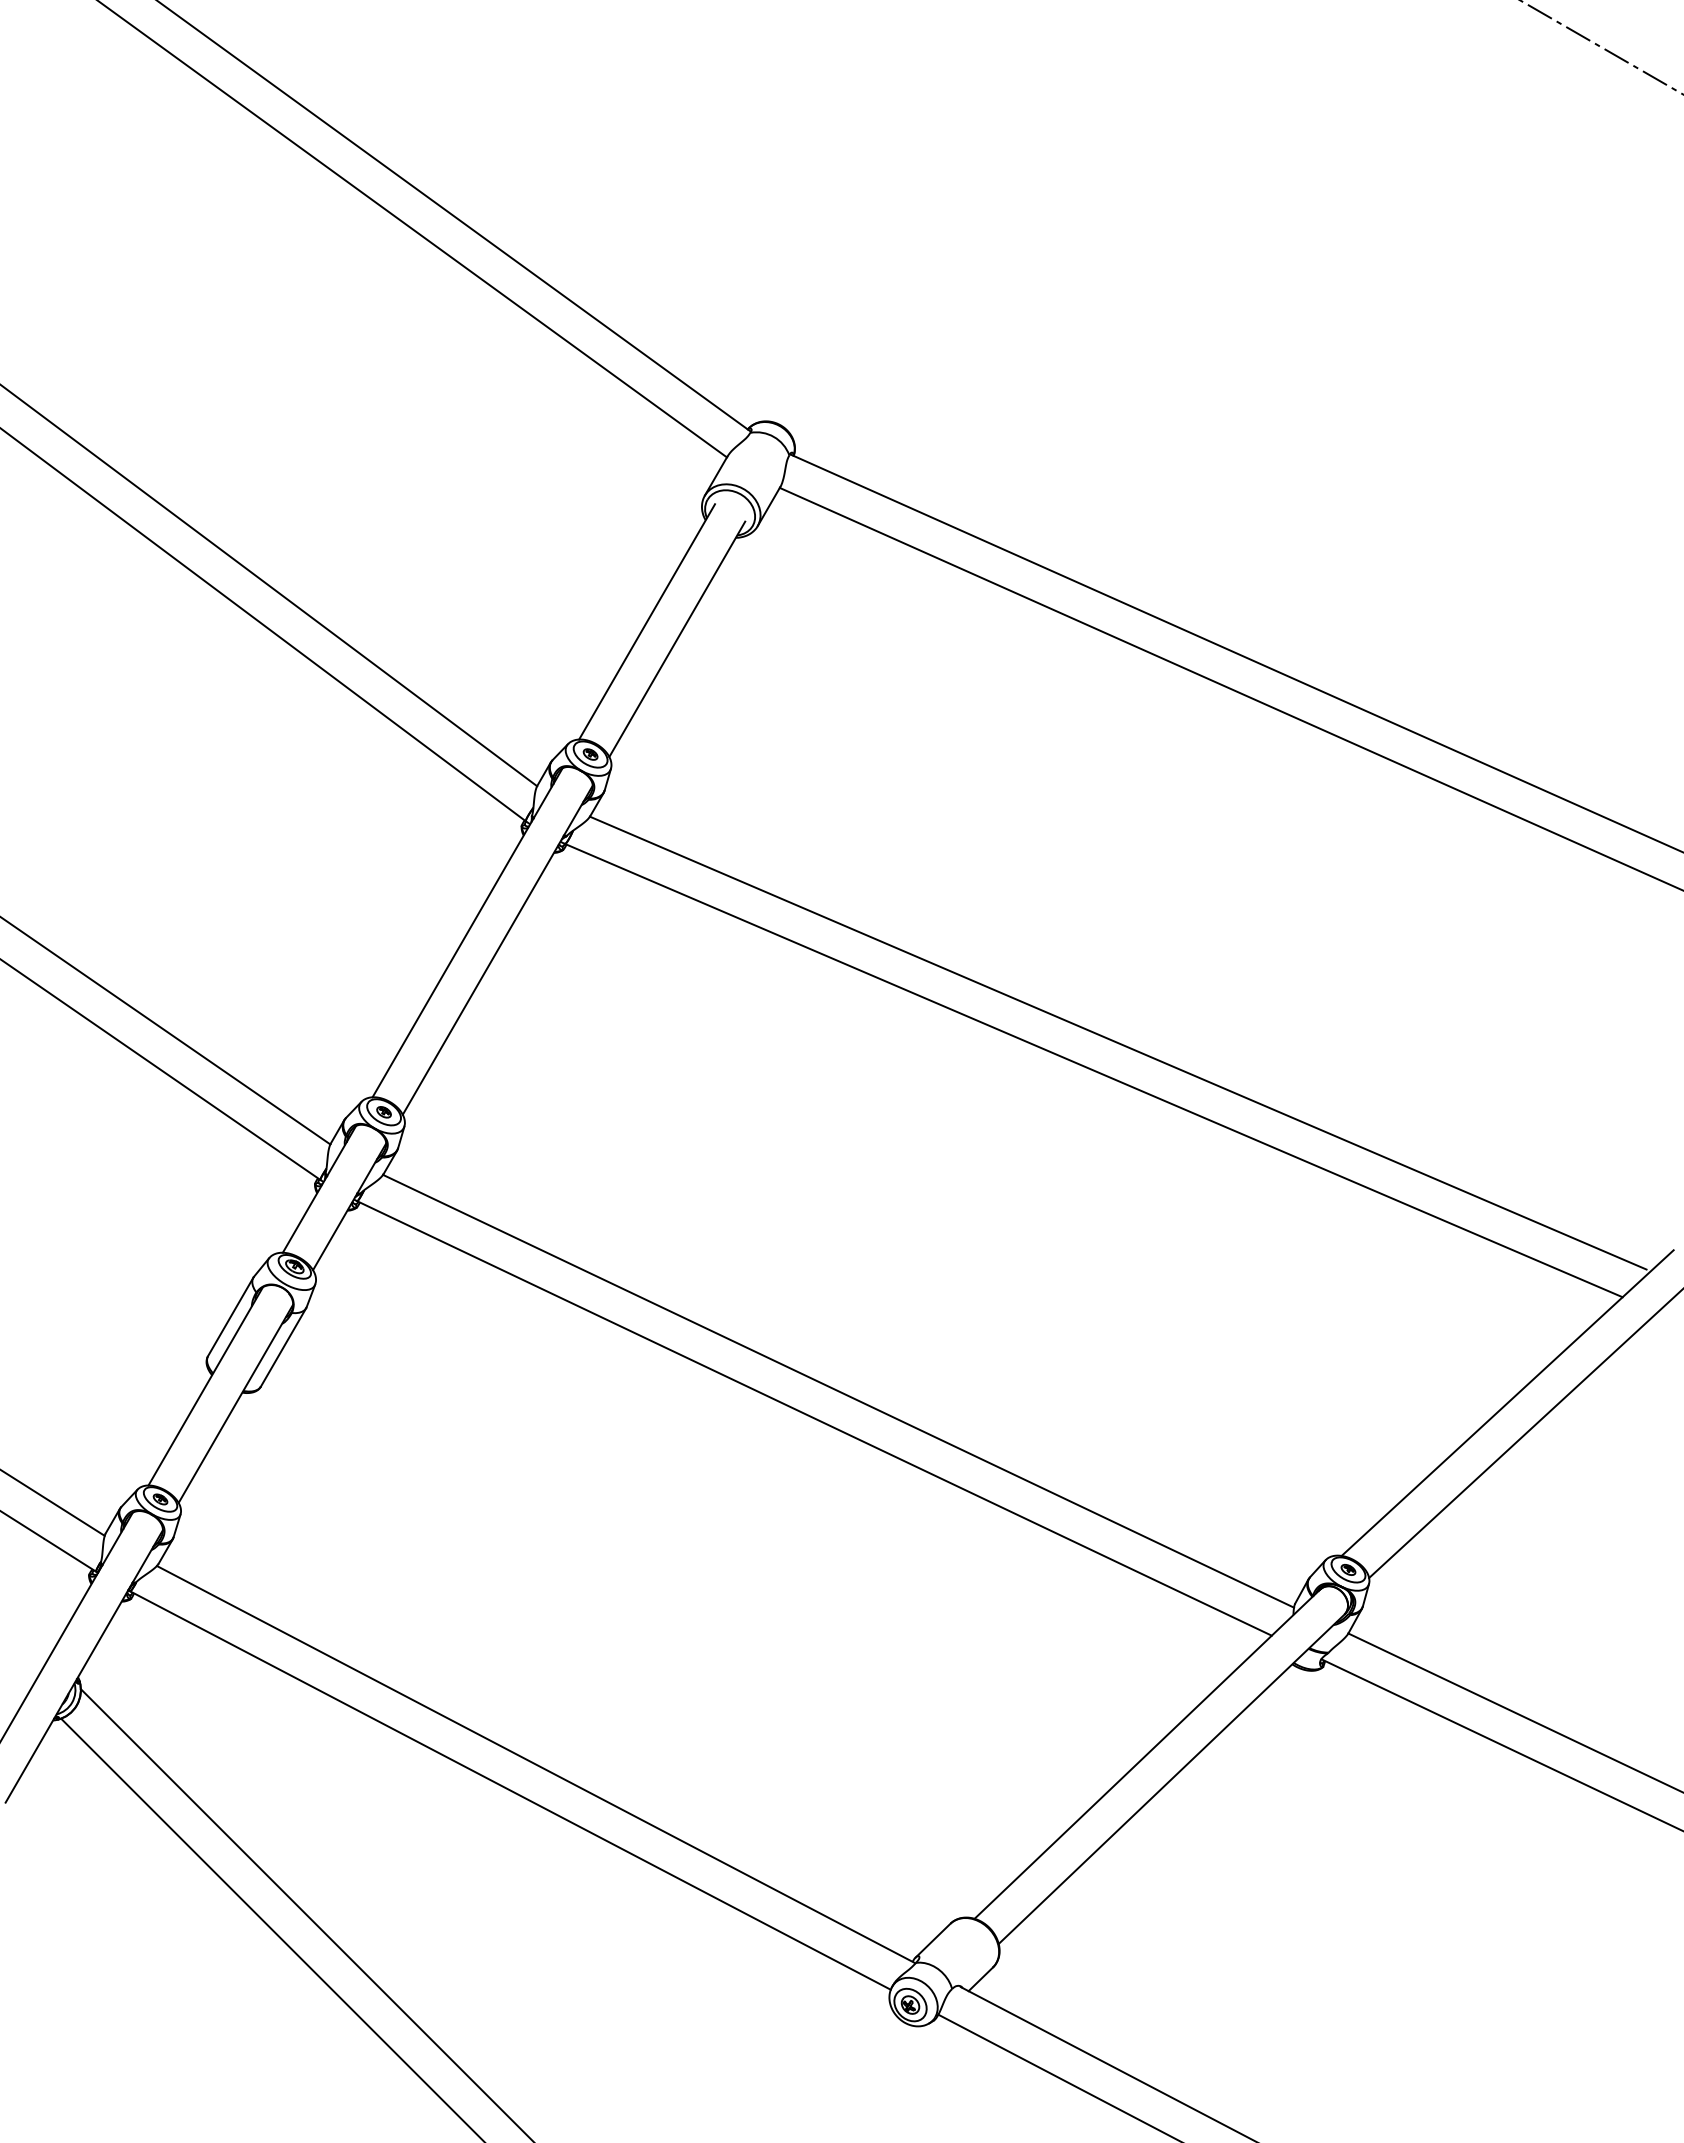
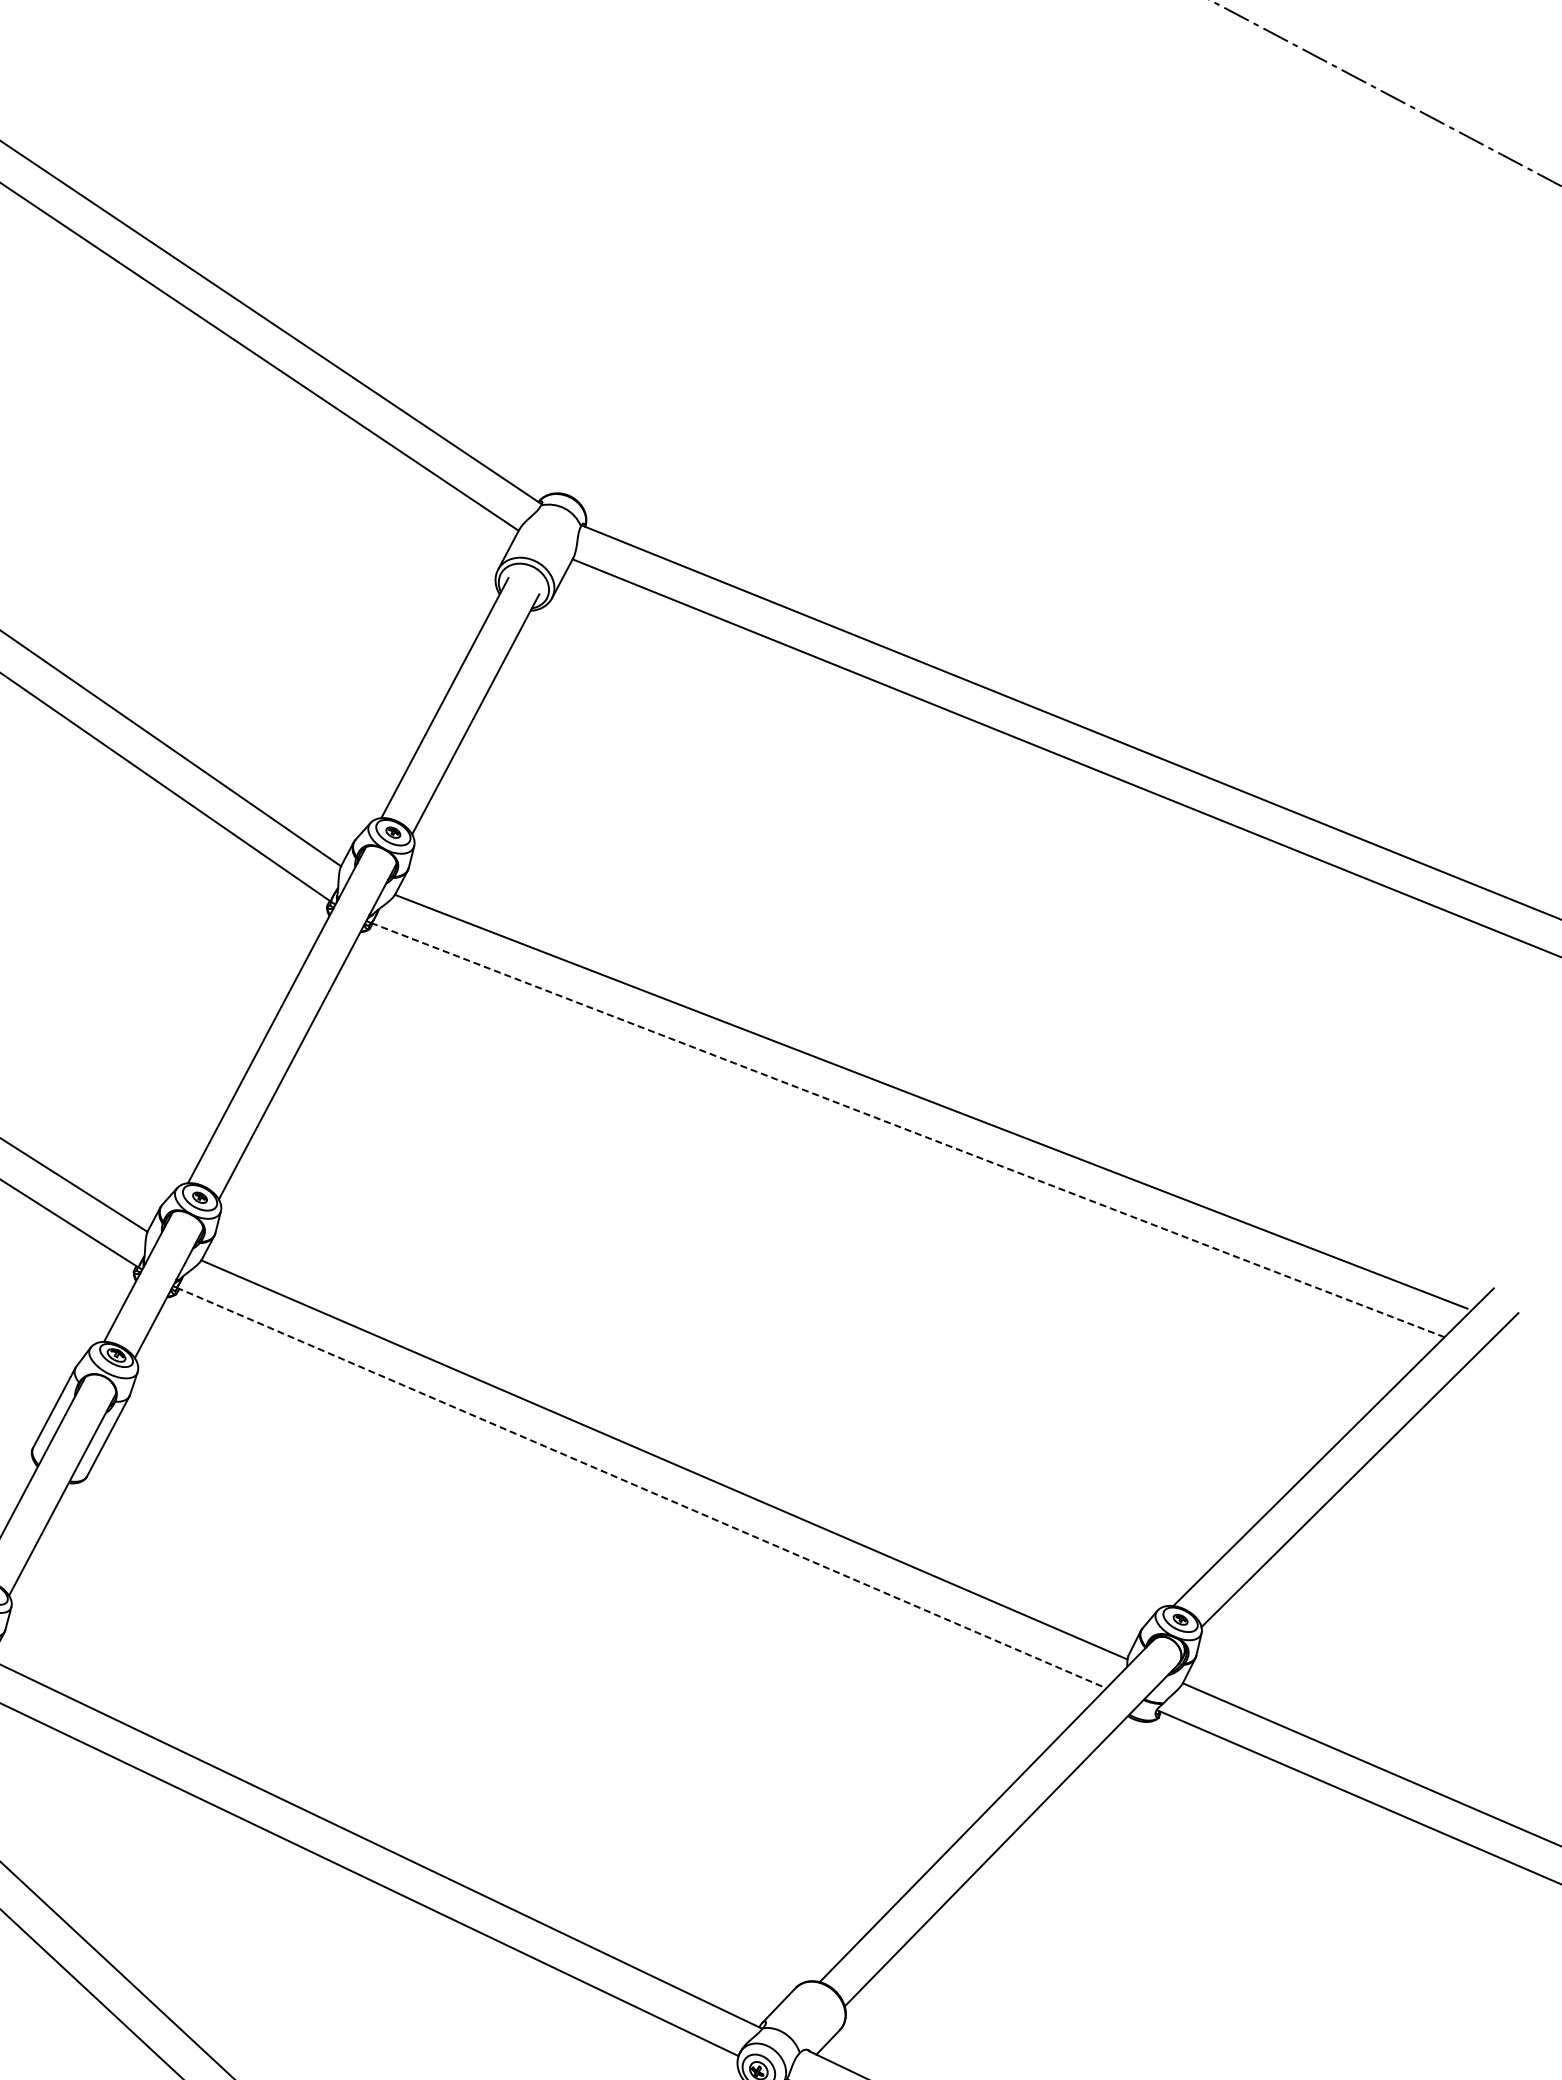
line: (1094, 1070) -> (908, 1129), solid -> dashed
line: (814, 1418) -> (641, 1488), solid -> dashed

